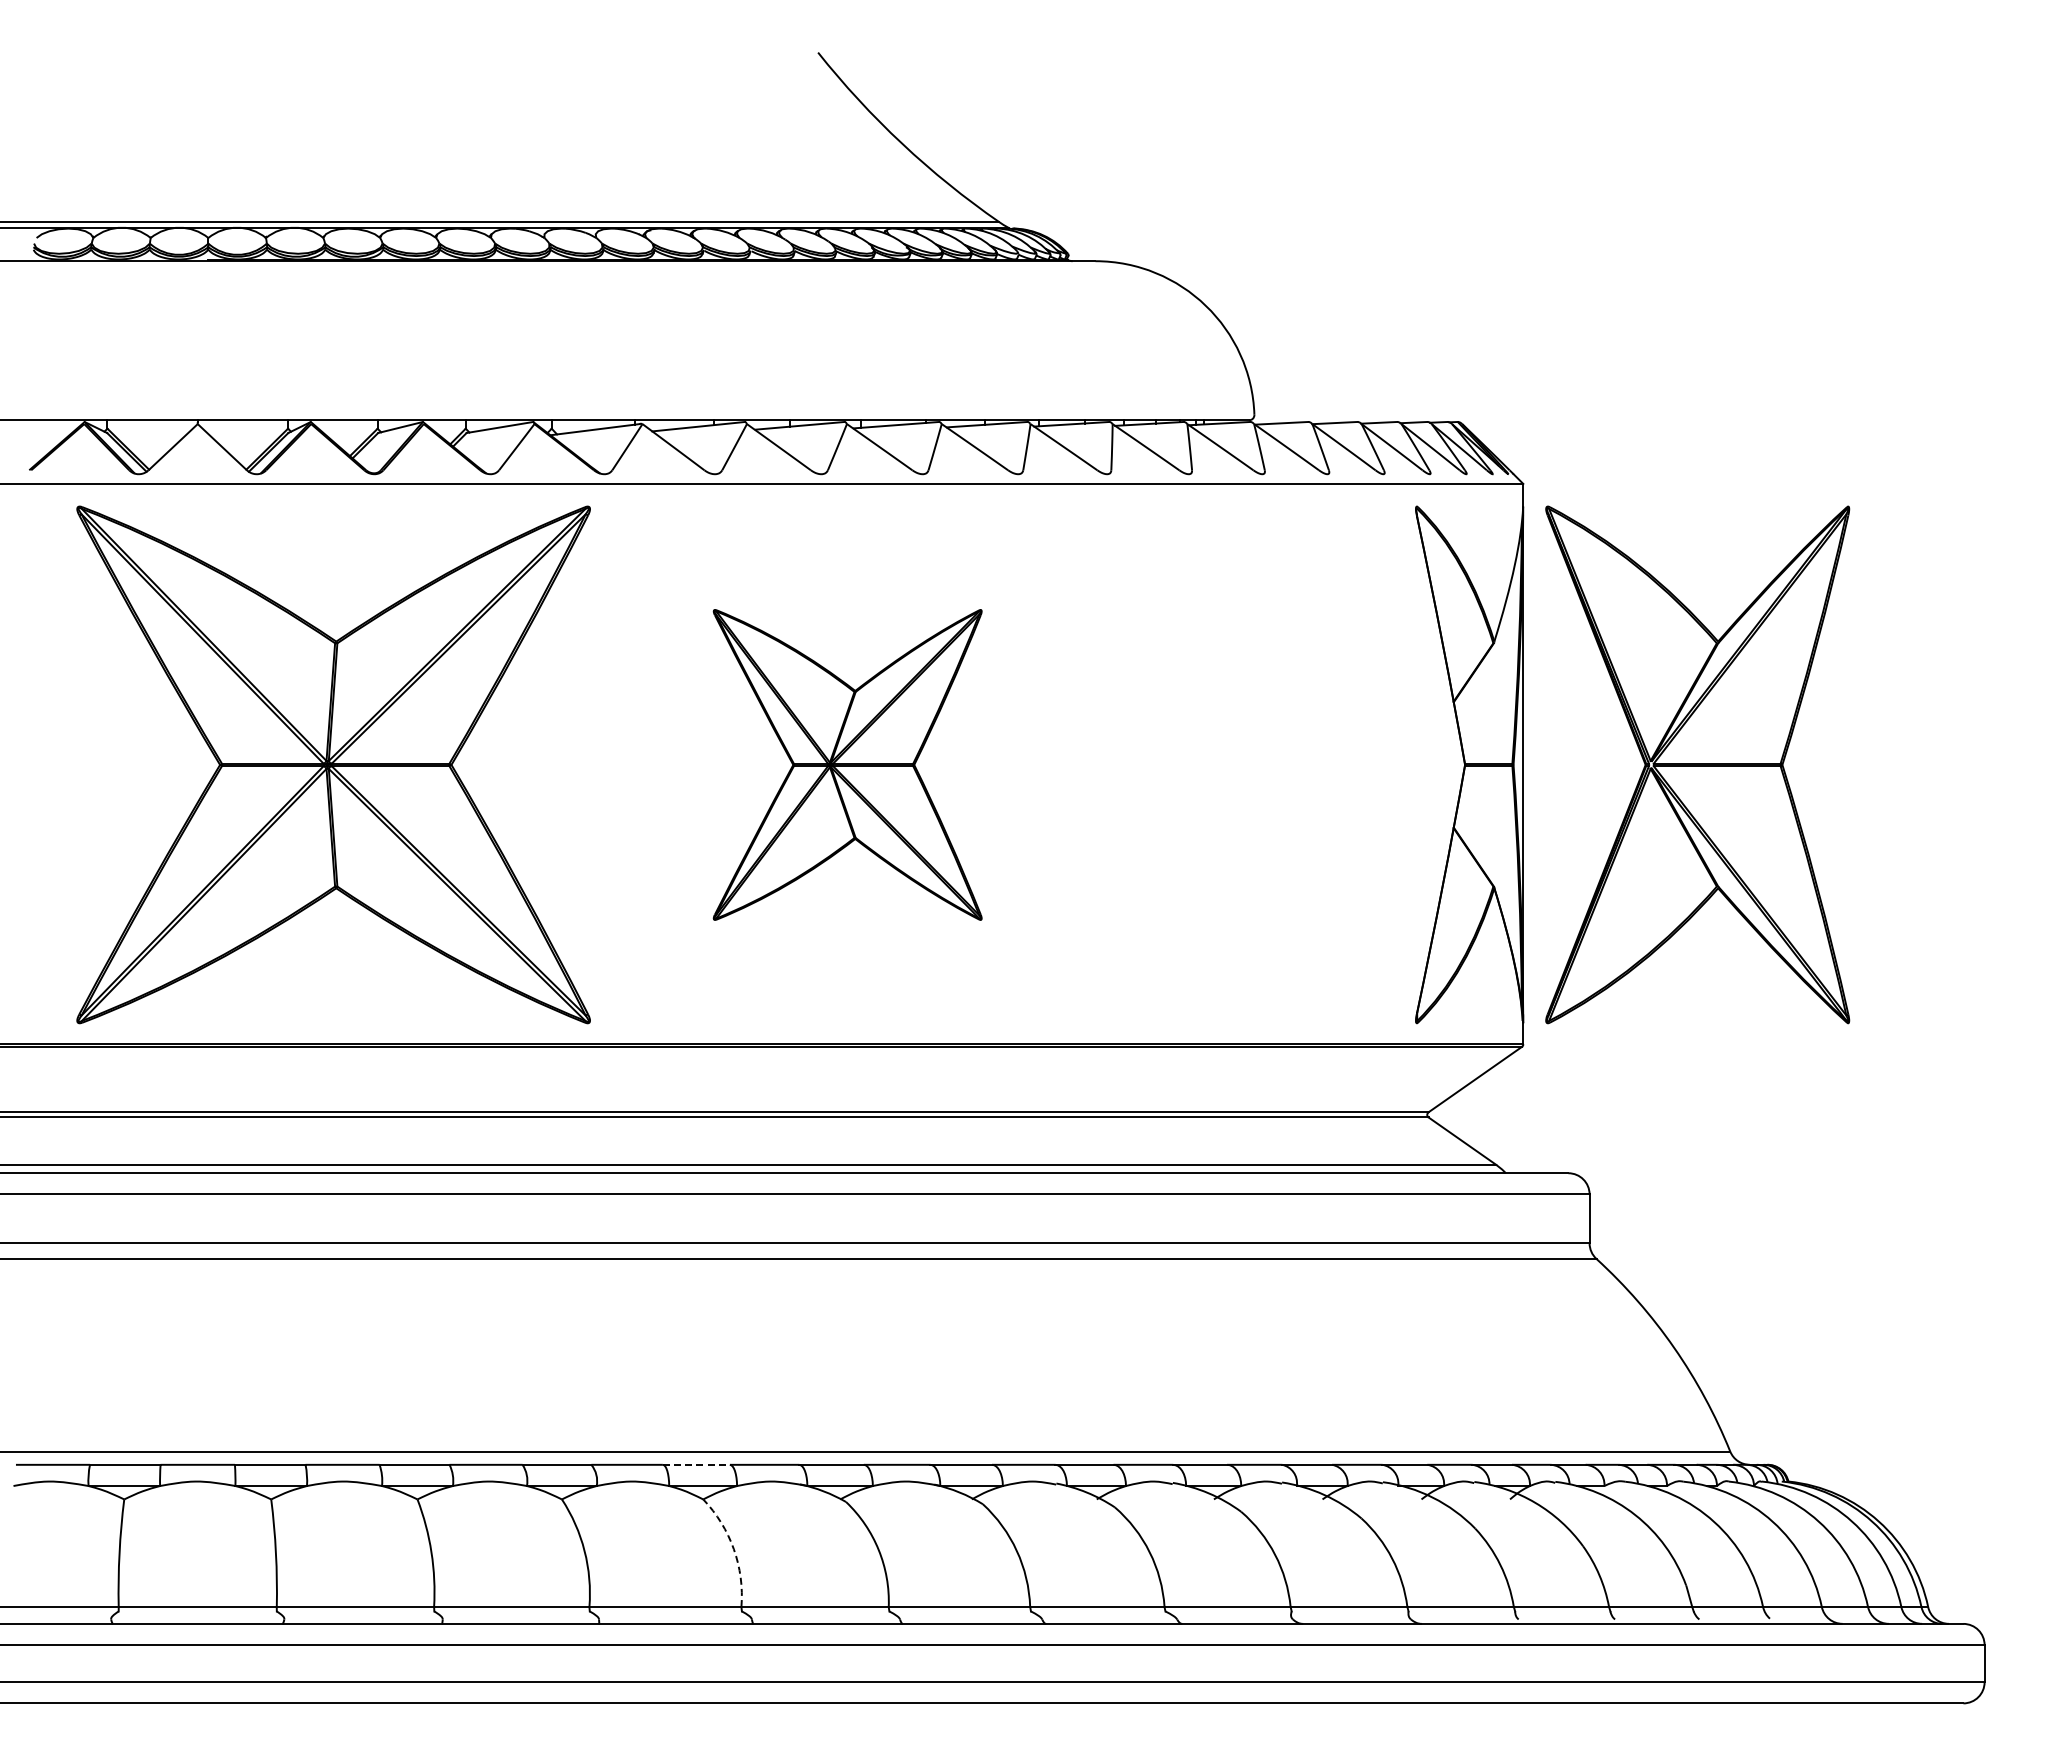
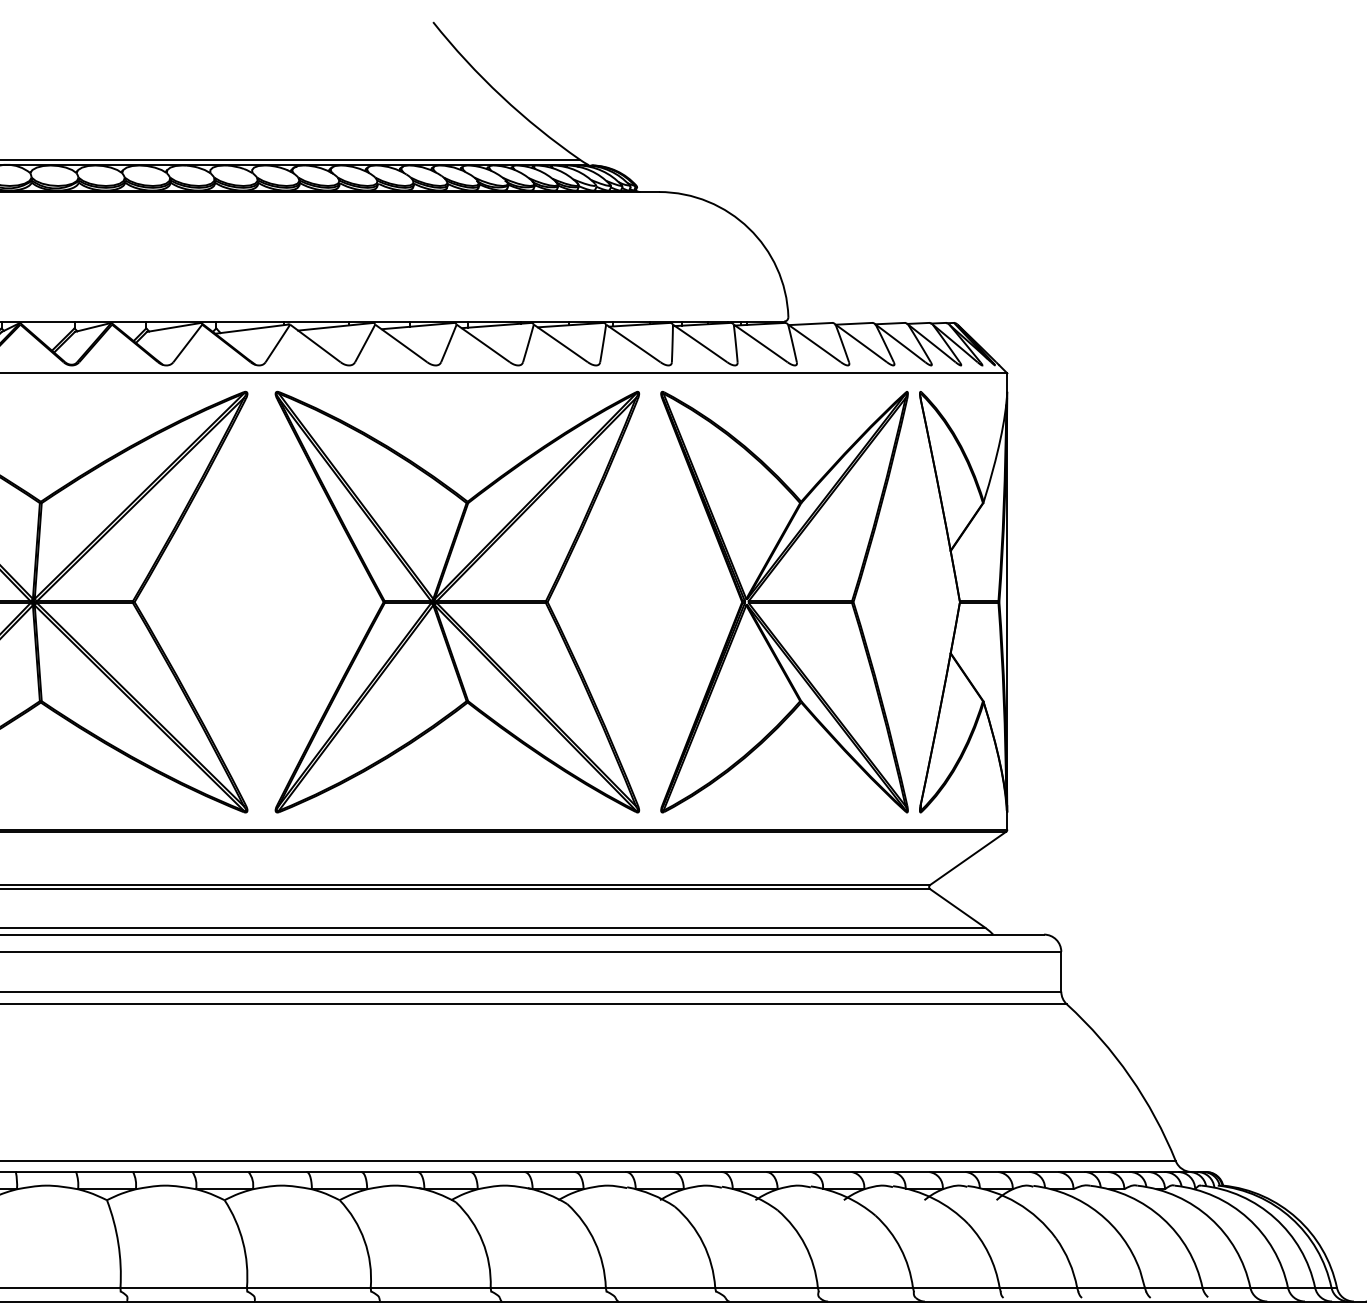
part: (847, 764) -> (457, 601), size x1.67
part: (1697, 764) -> (784, 601), moved
line: (696, 1464) -> (334, 1171), dashed -> solid
arc: (733, 1549) -> (364, 1240), dashed -> solid

